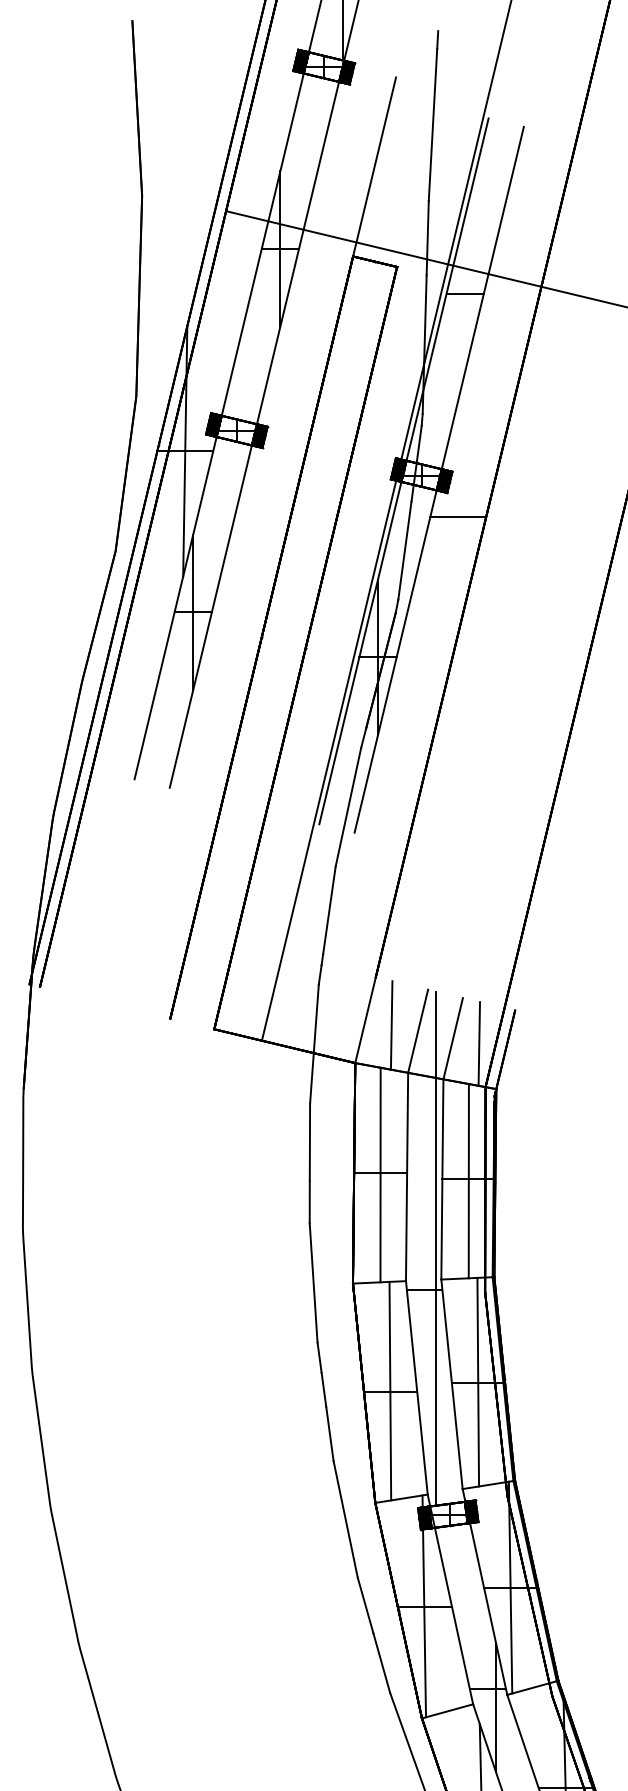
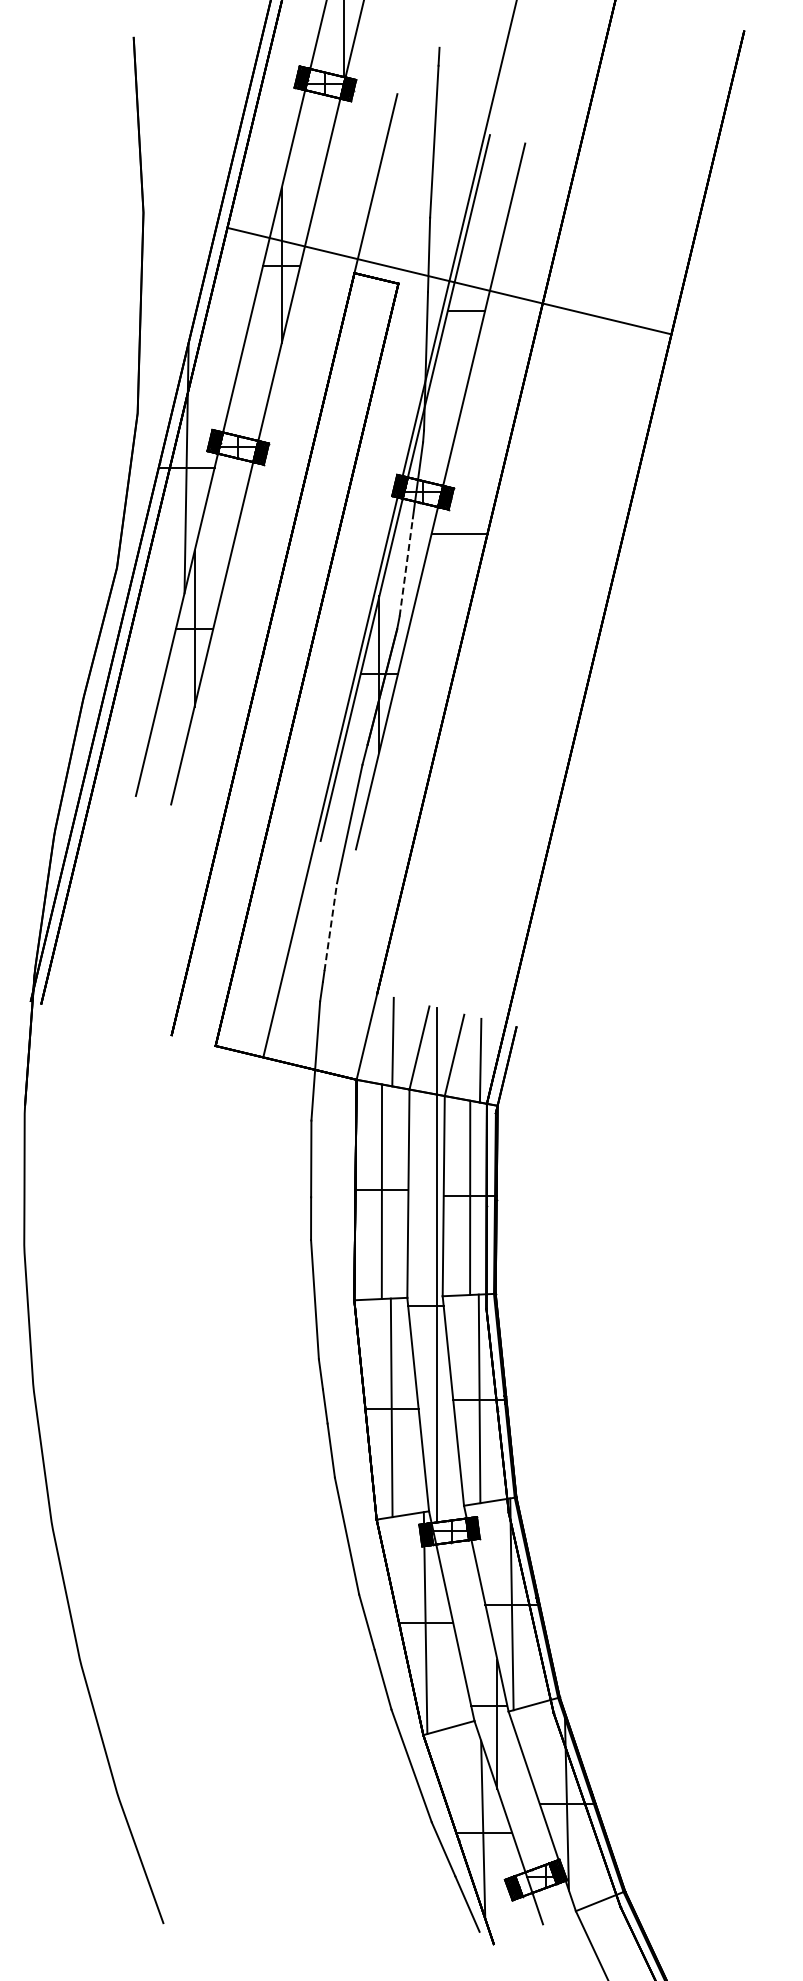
line: (405, 549) -> (406, 566), solid -> dashed
line: (329, 909) -> (330, 926), solid -> dashed

